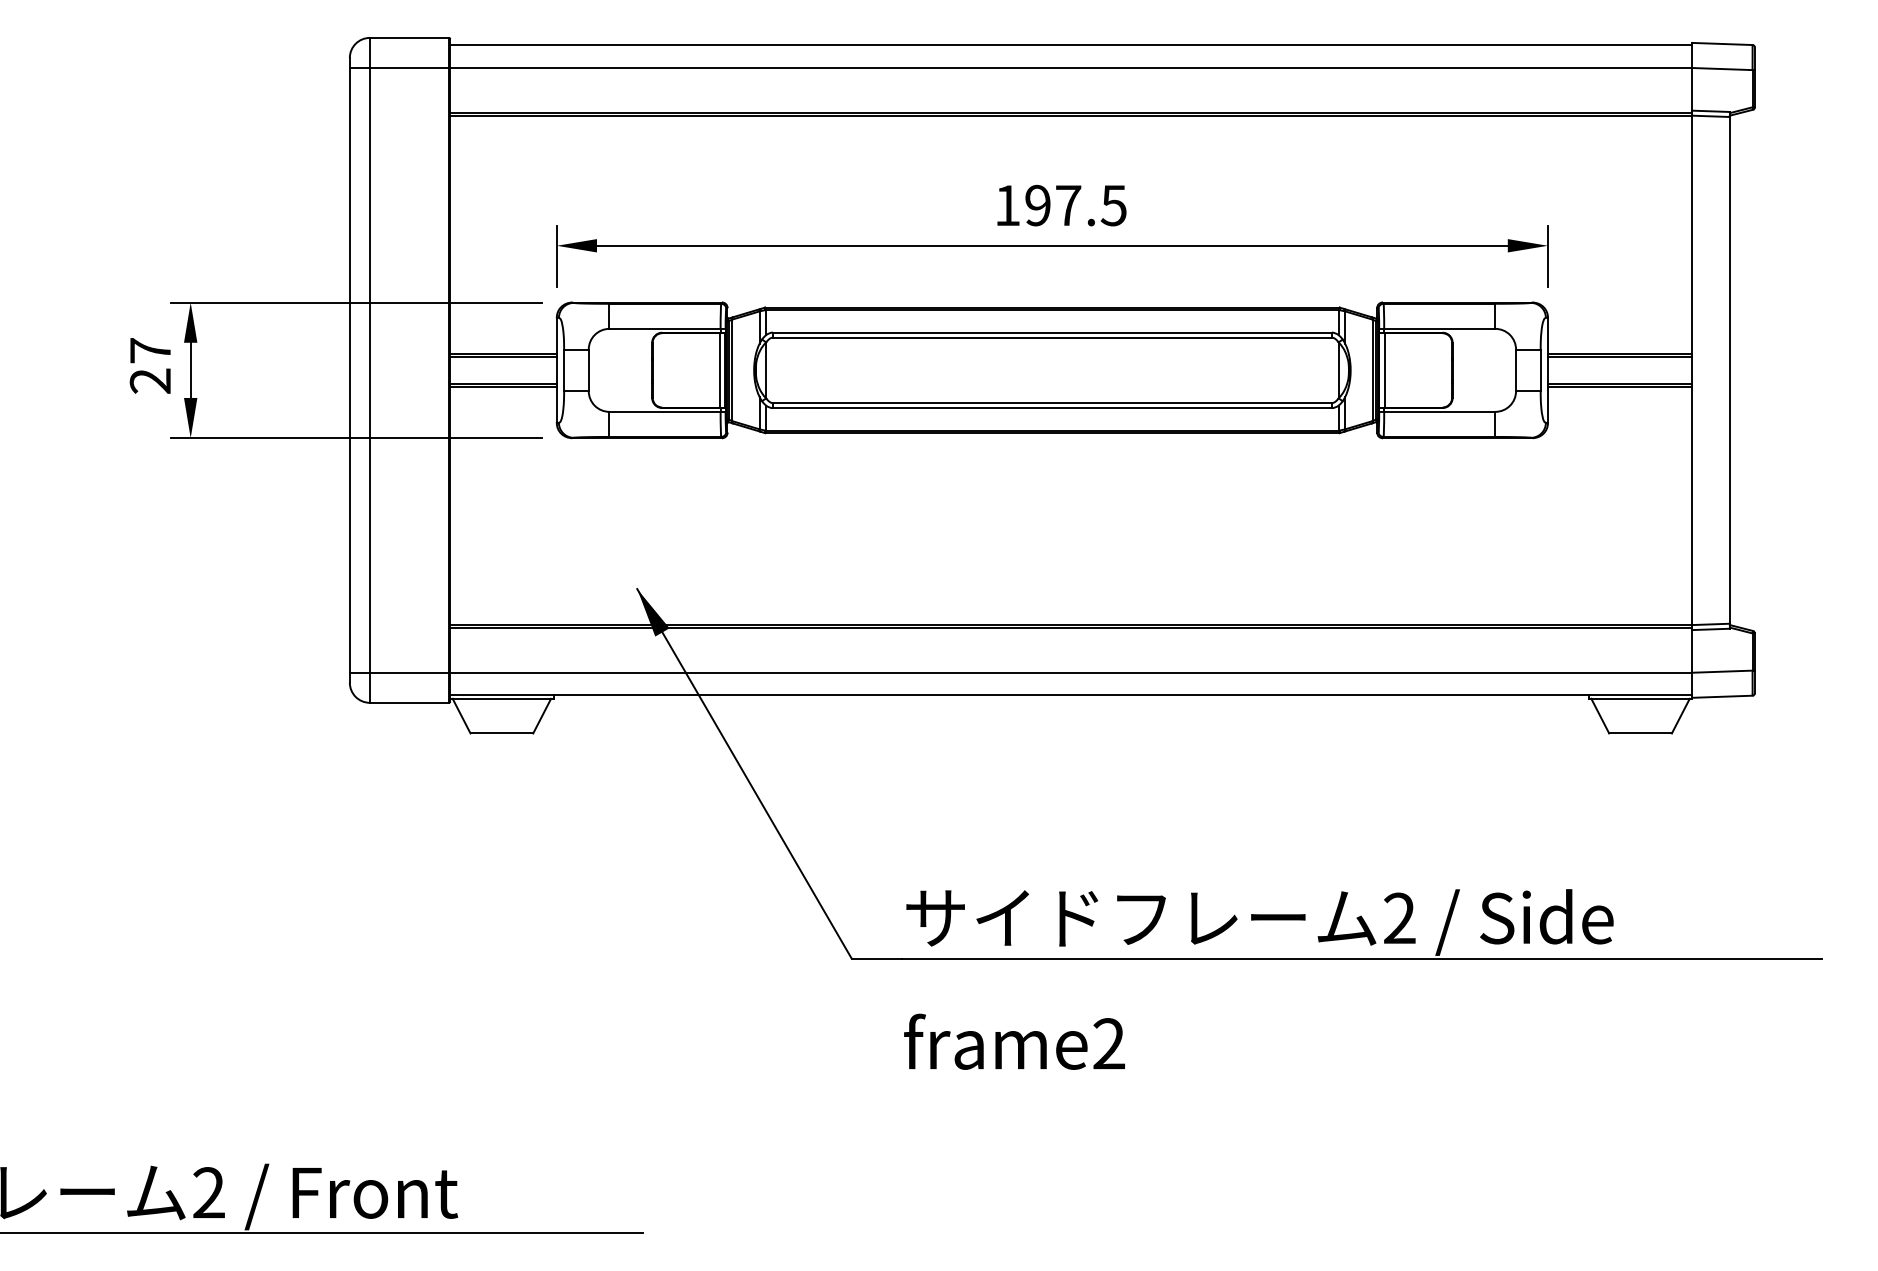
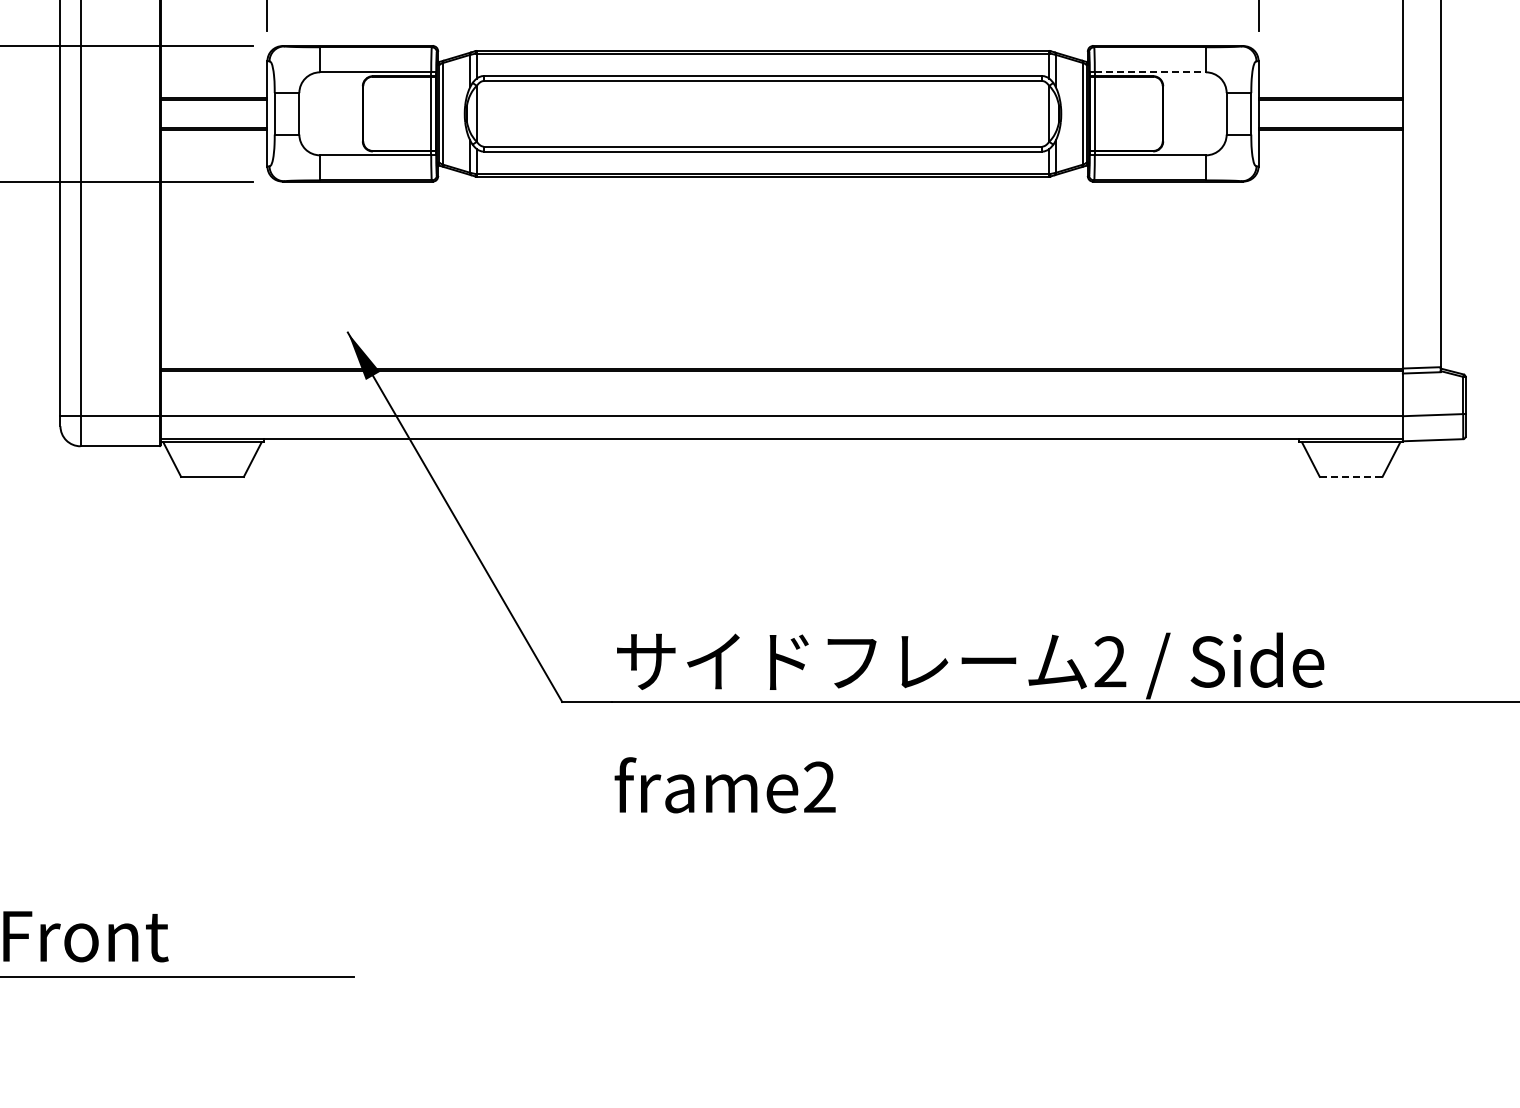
line: (1439, 328) -> (1150, 71), solid -> dashed
line: (1641, 733) -> (1352, 476), solid -> dashed

